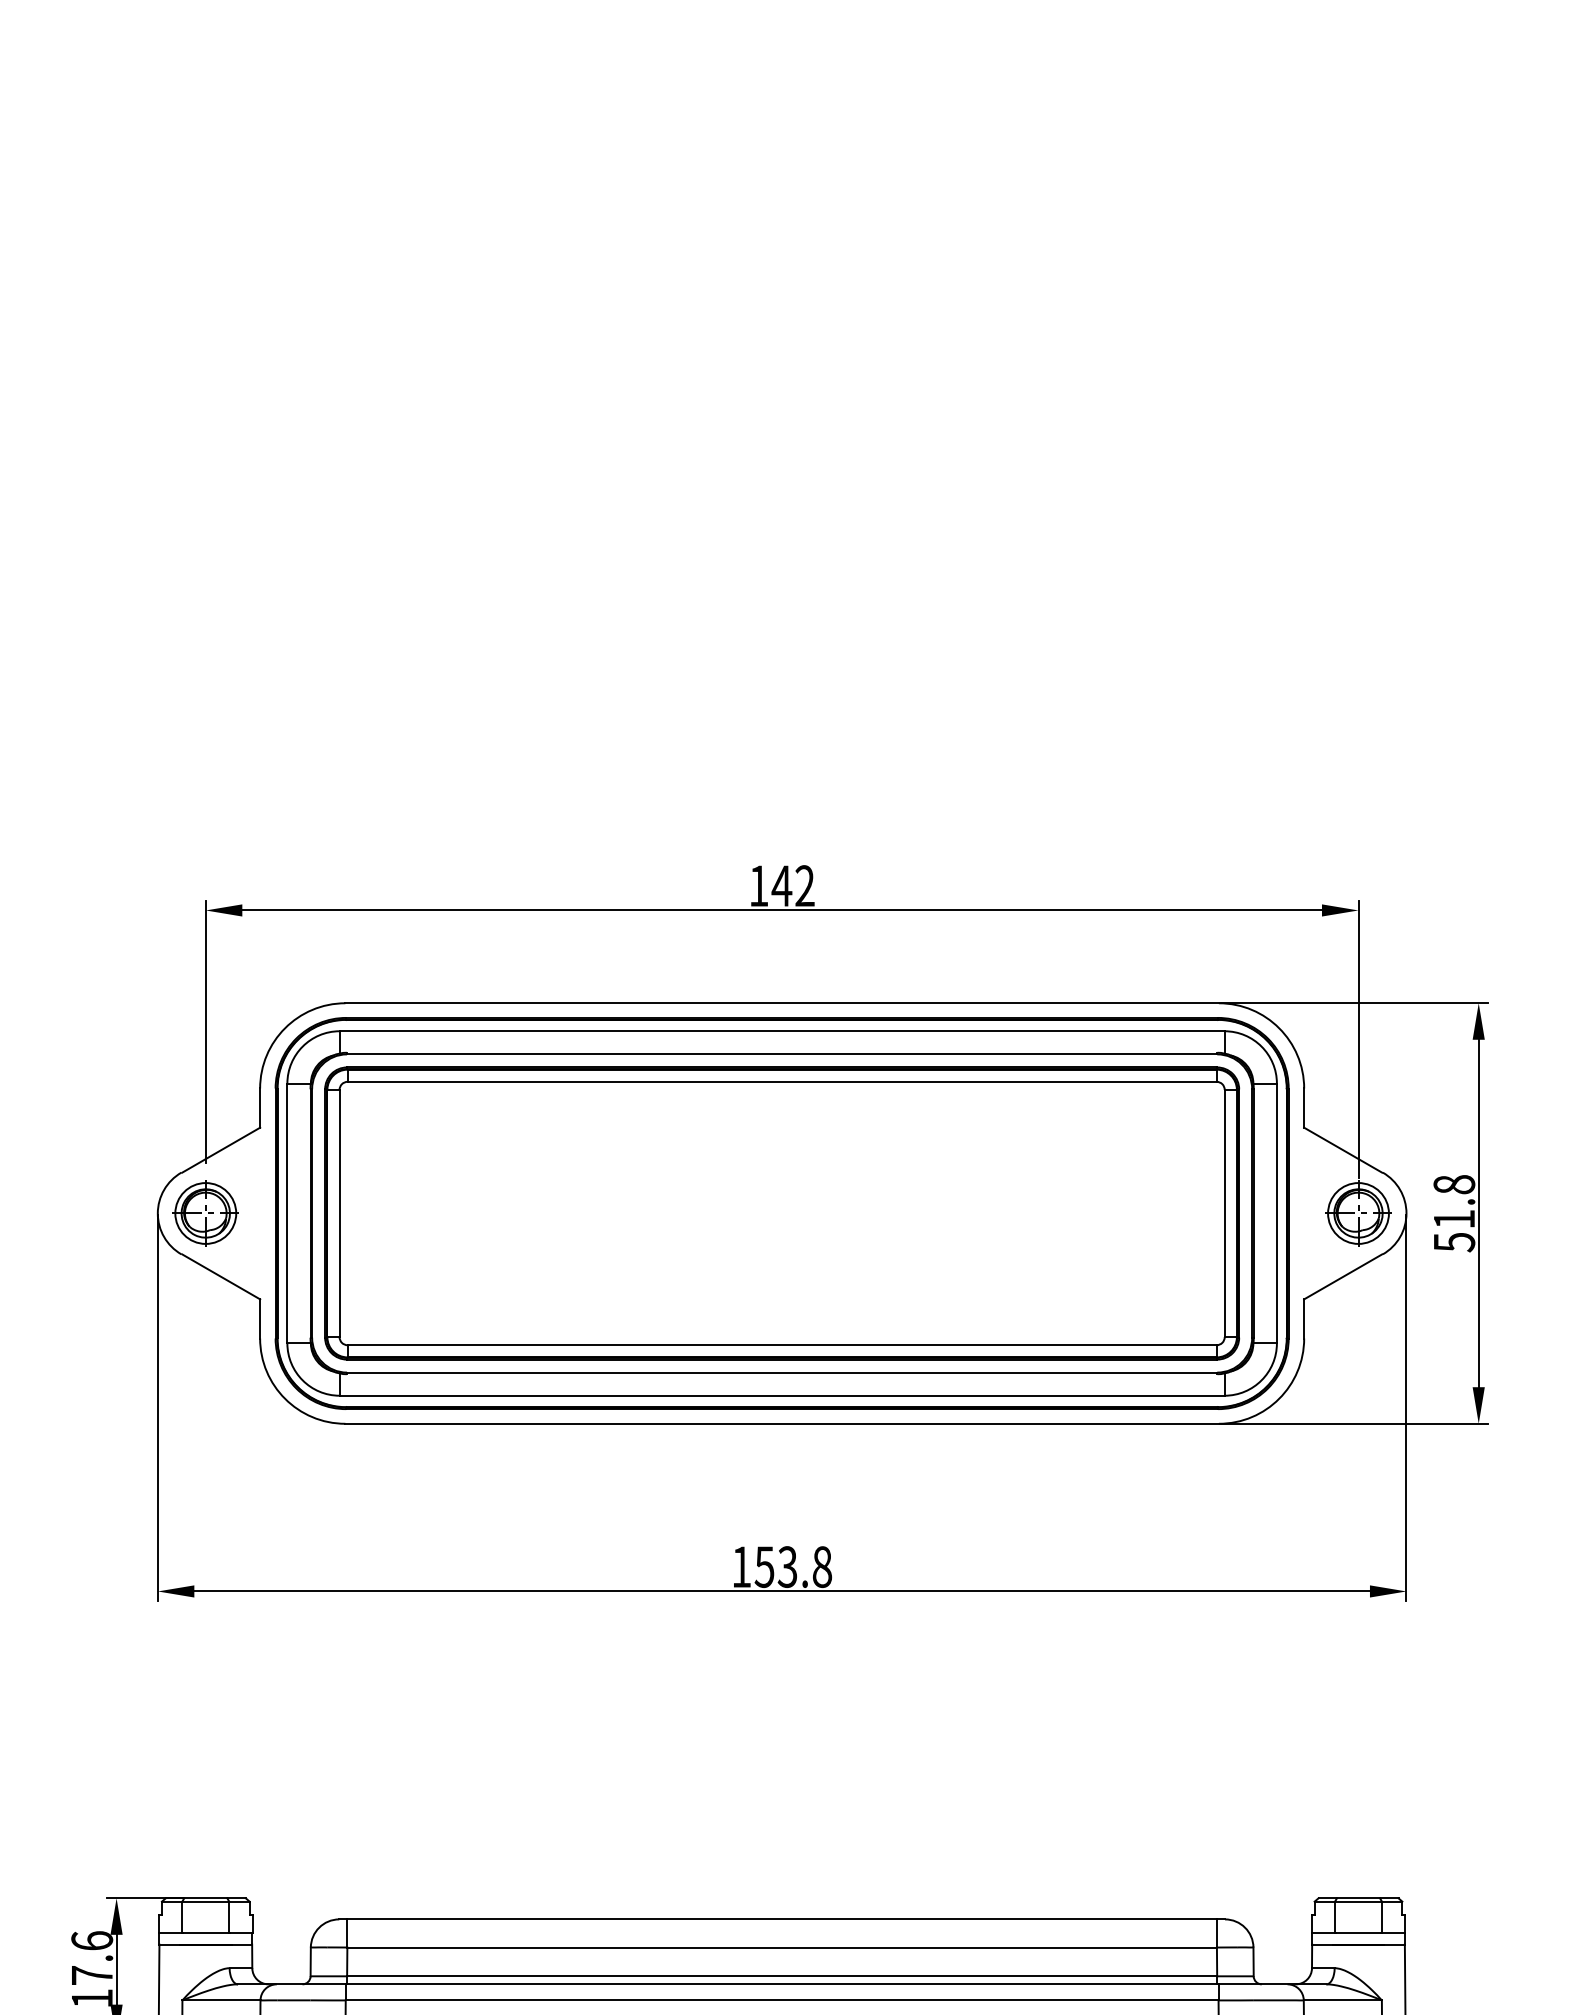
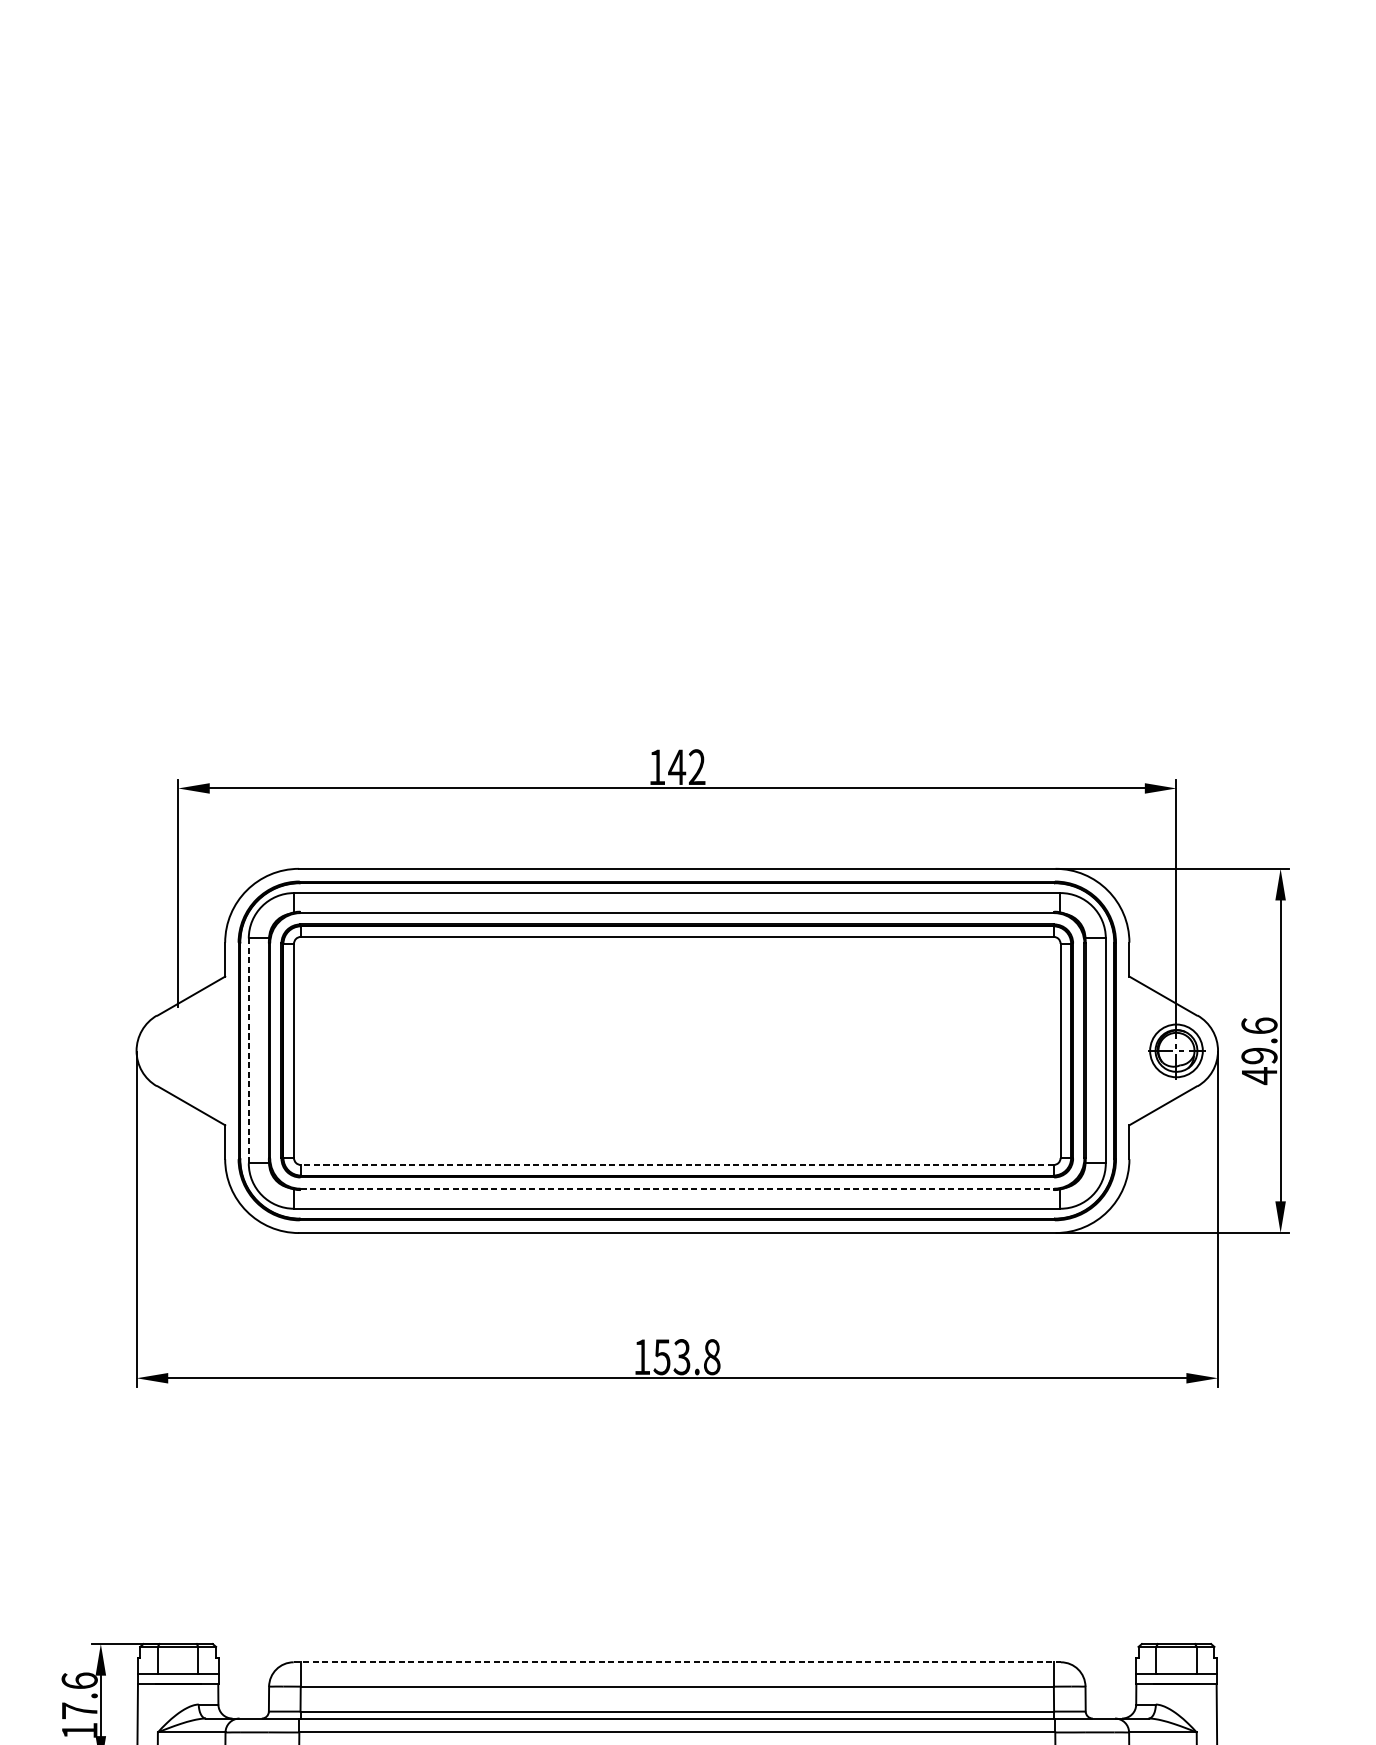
part: (205, 1213) -> (177, 1050), removed
line: (287, 1213) -> (248, 1050), solid -> dashed
text: (1454, 1213) -> (1259, 1050), 51.8 -> 49.6
line: (781, 1345) -> (676, 1165), solid -> dashed
line: (782, 1372) -> (677, 1188), solid -> dashed
line: (782, 1919) -> (677, 1662), solid -> dashed

